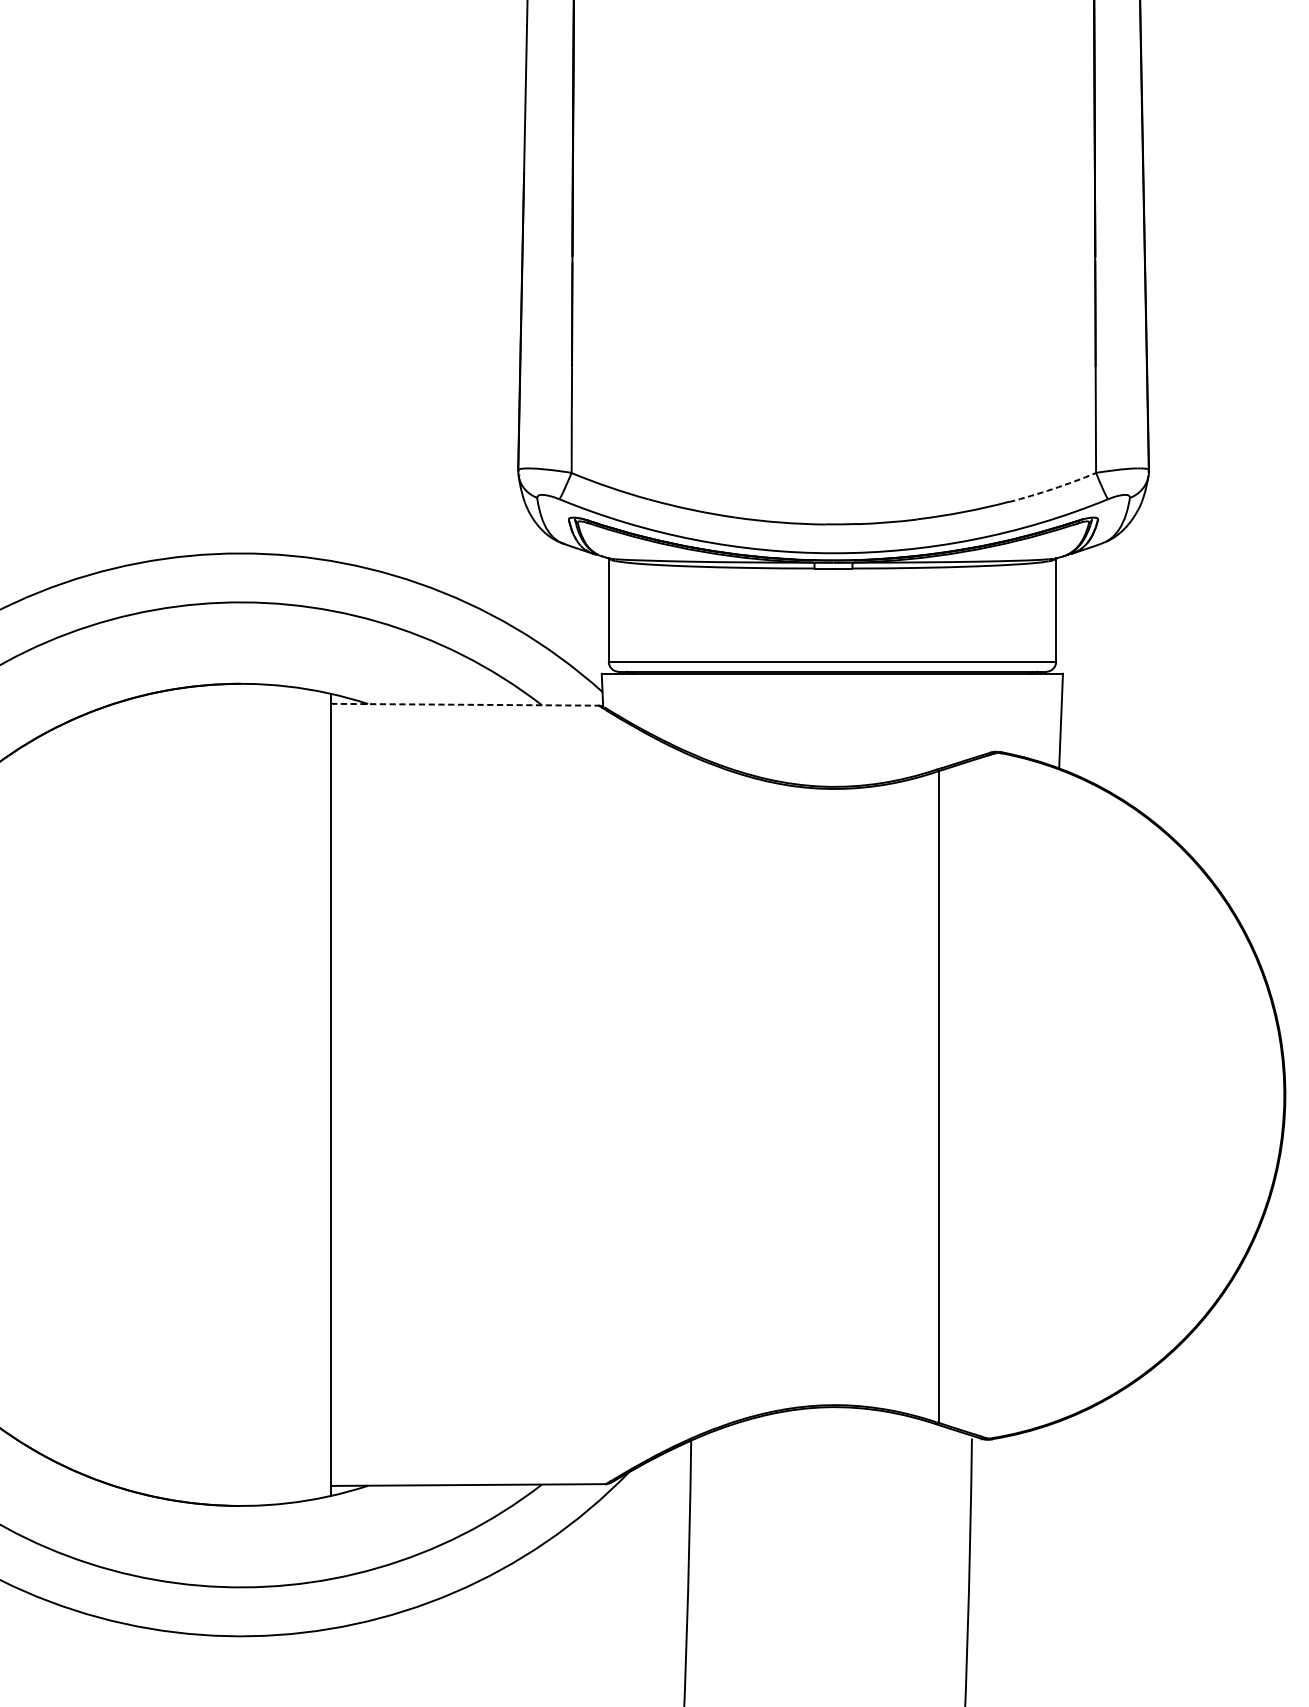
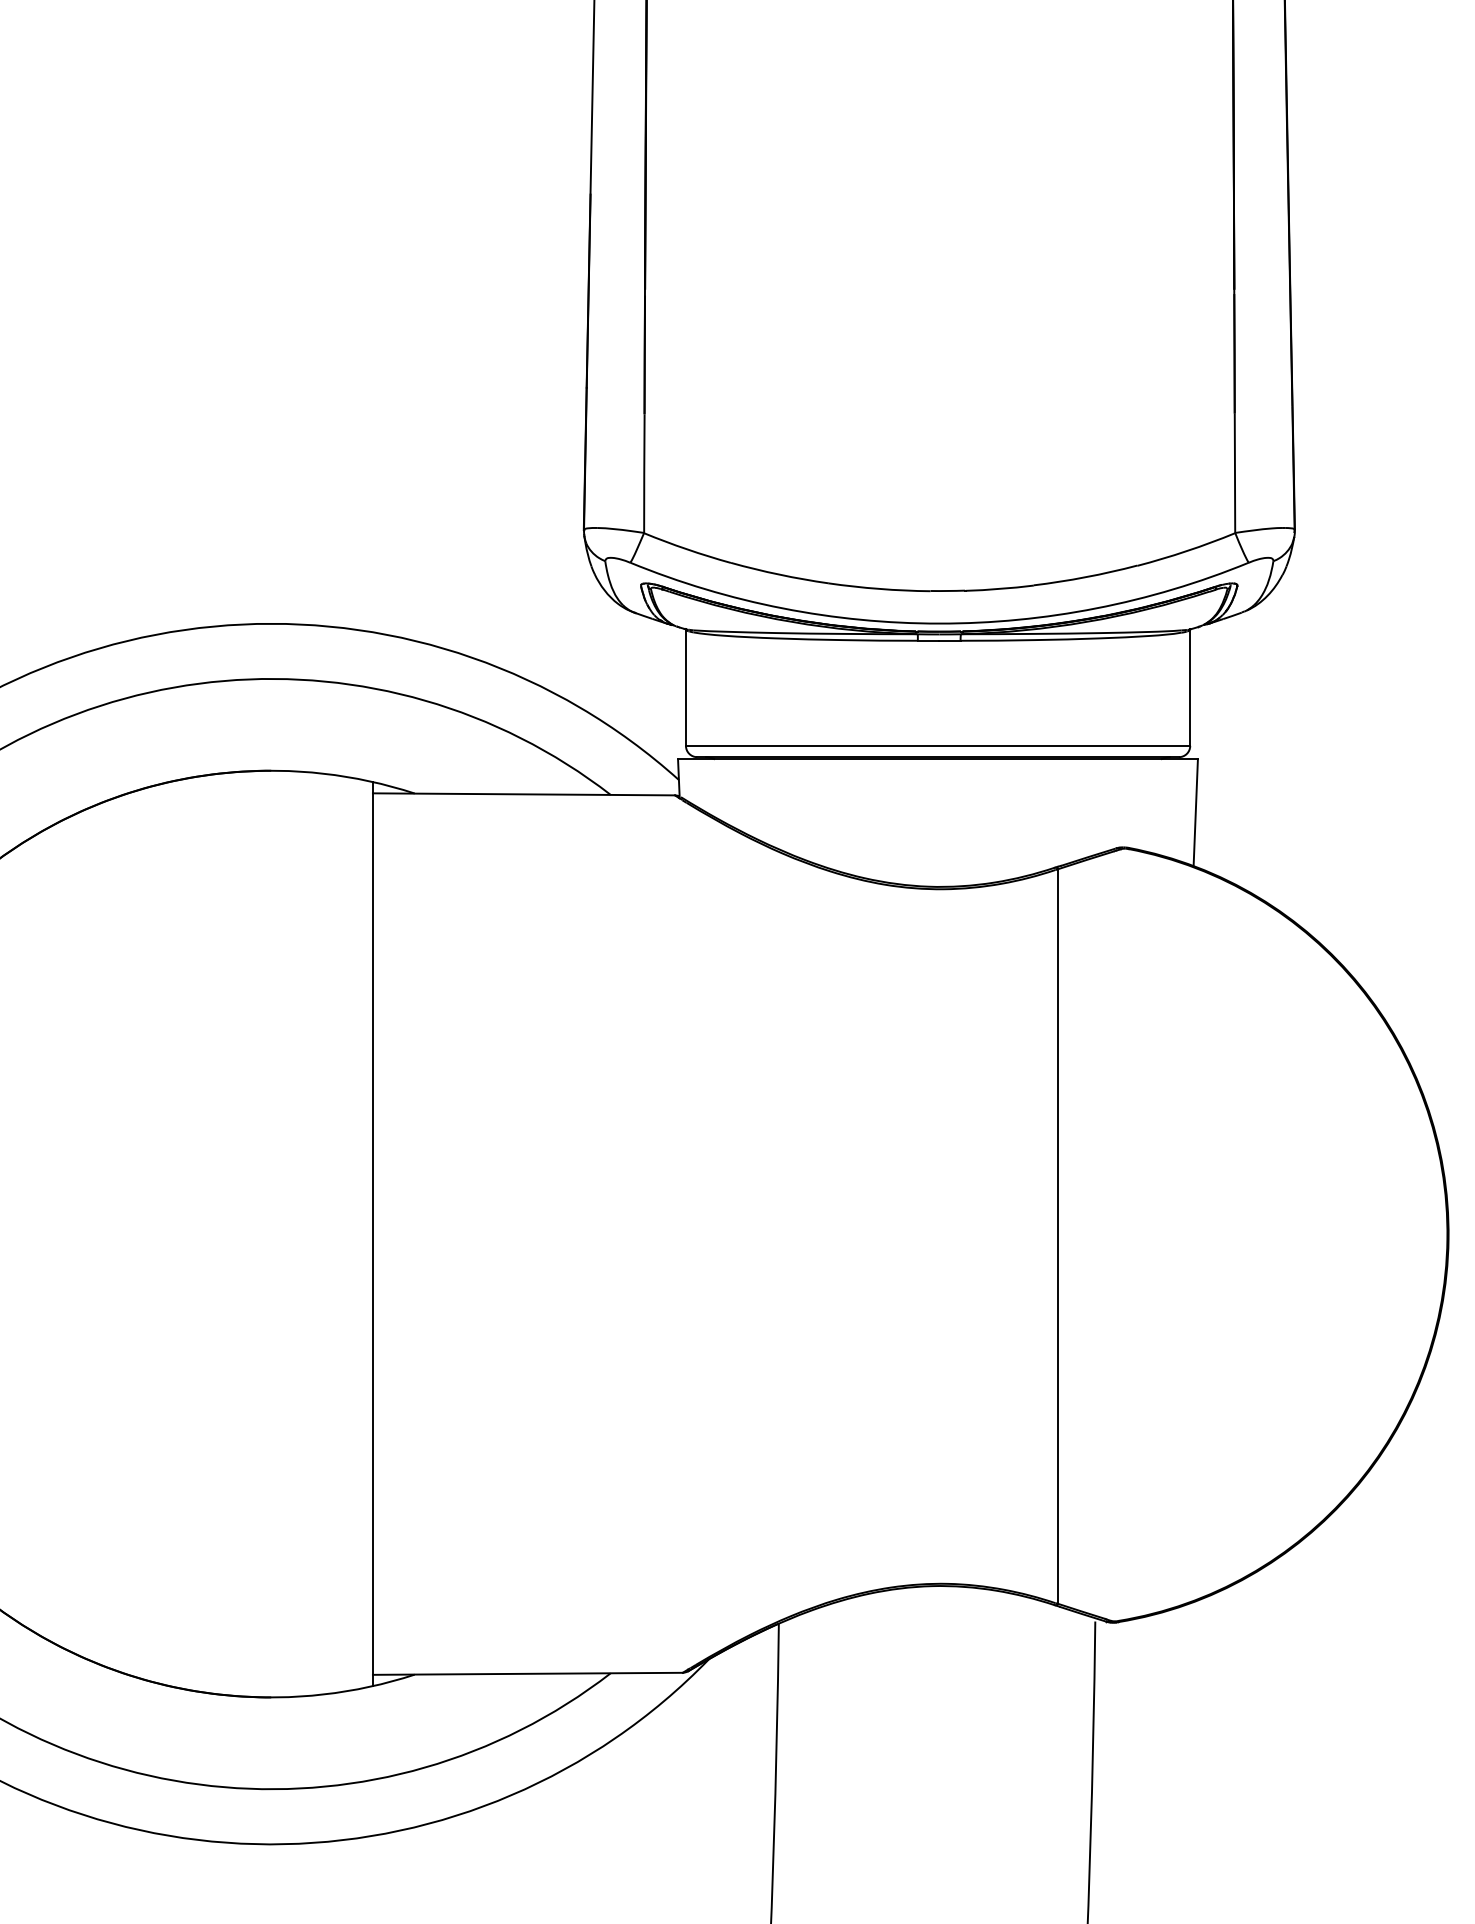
arc: (1052, 489) -> (1186, 551), dashed -> solid
line: (464, 704) -> (523, 794), dashed -> solid

